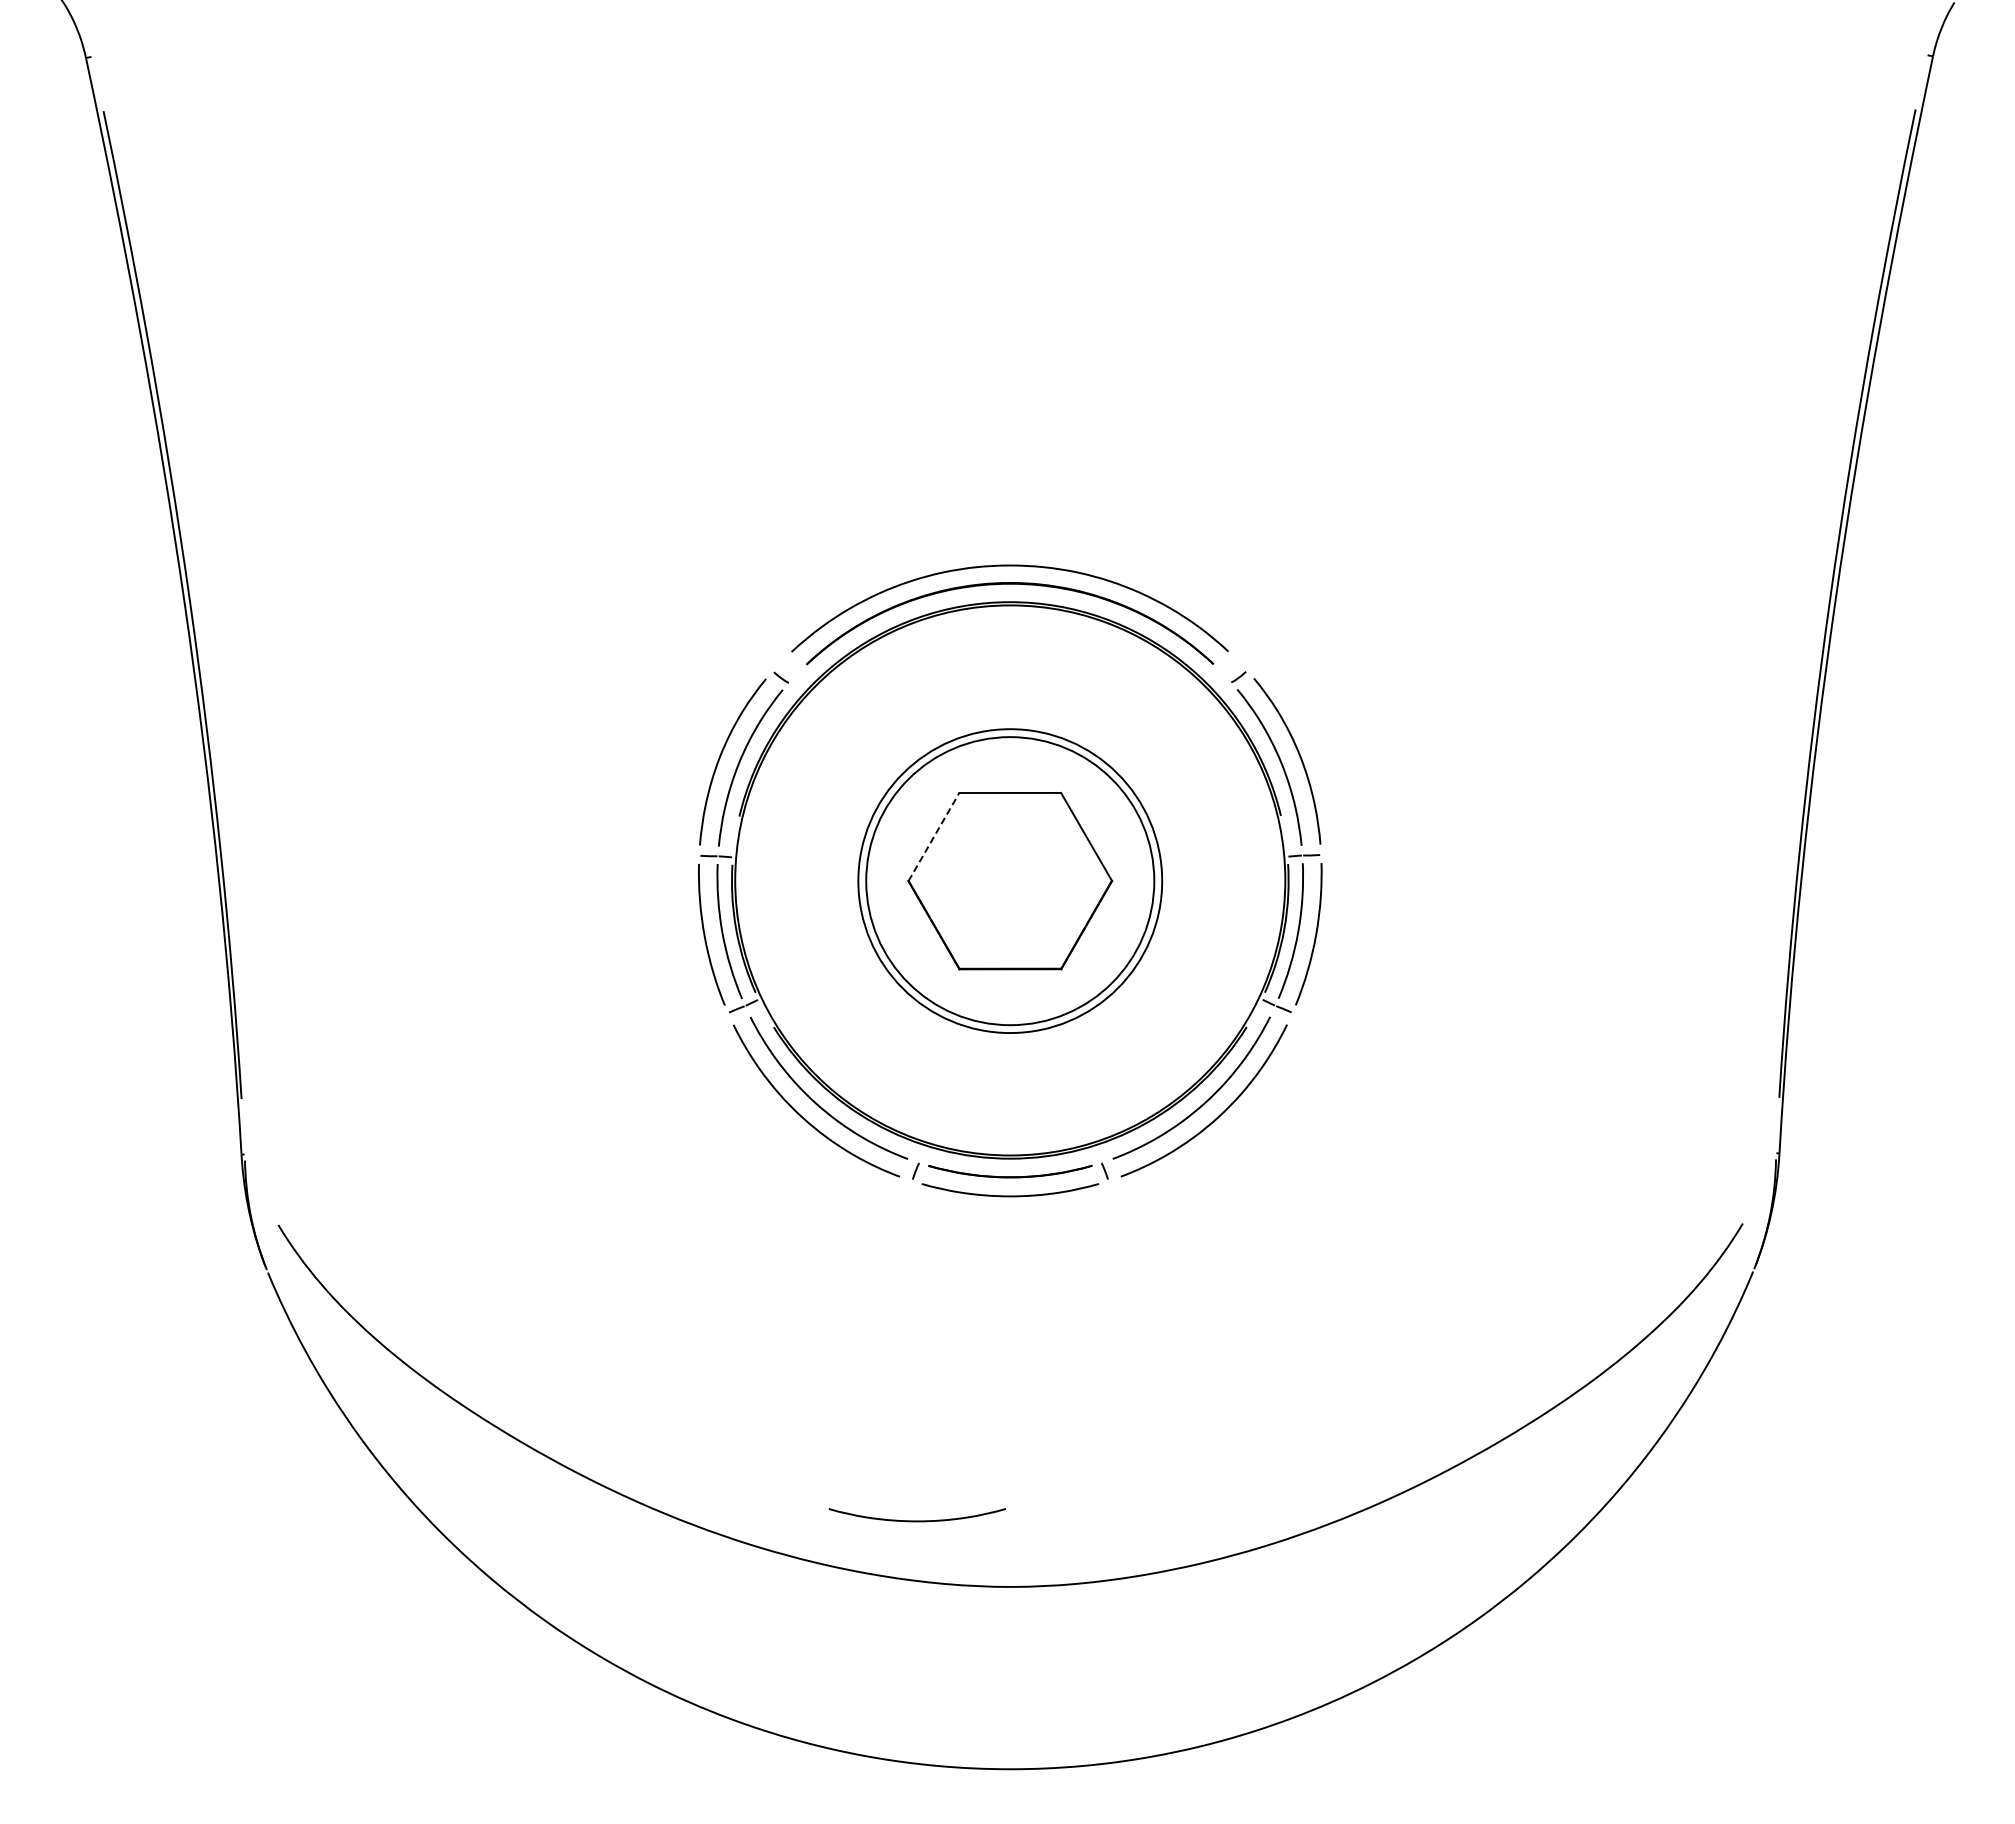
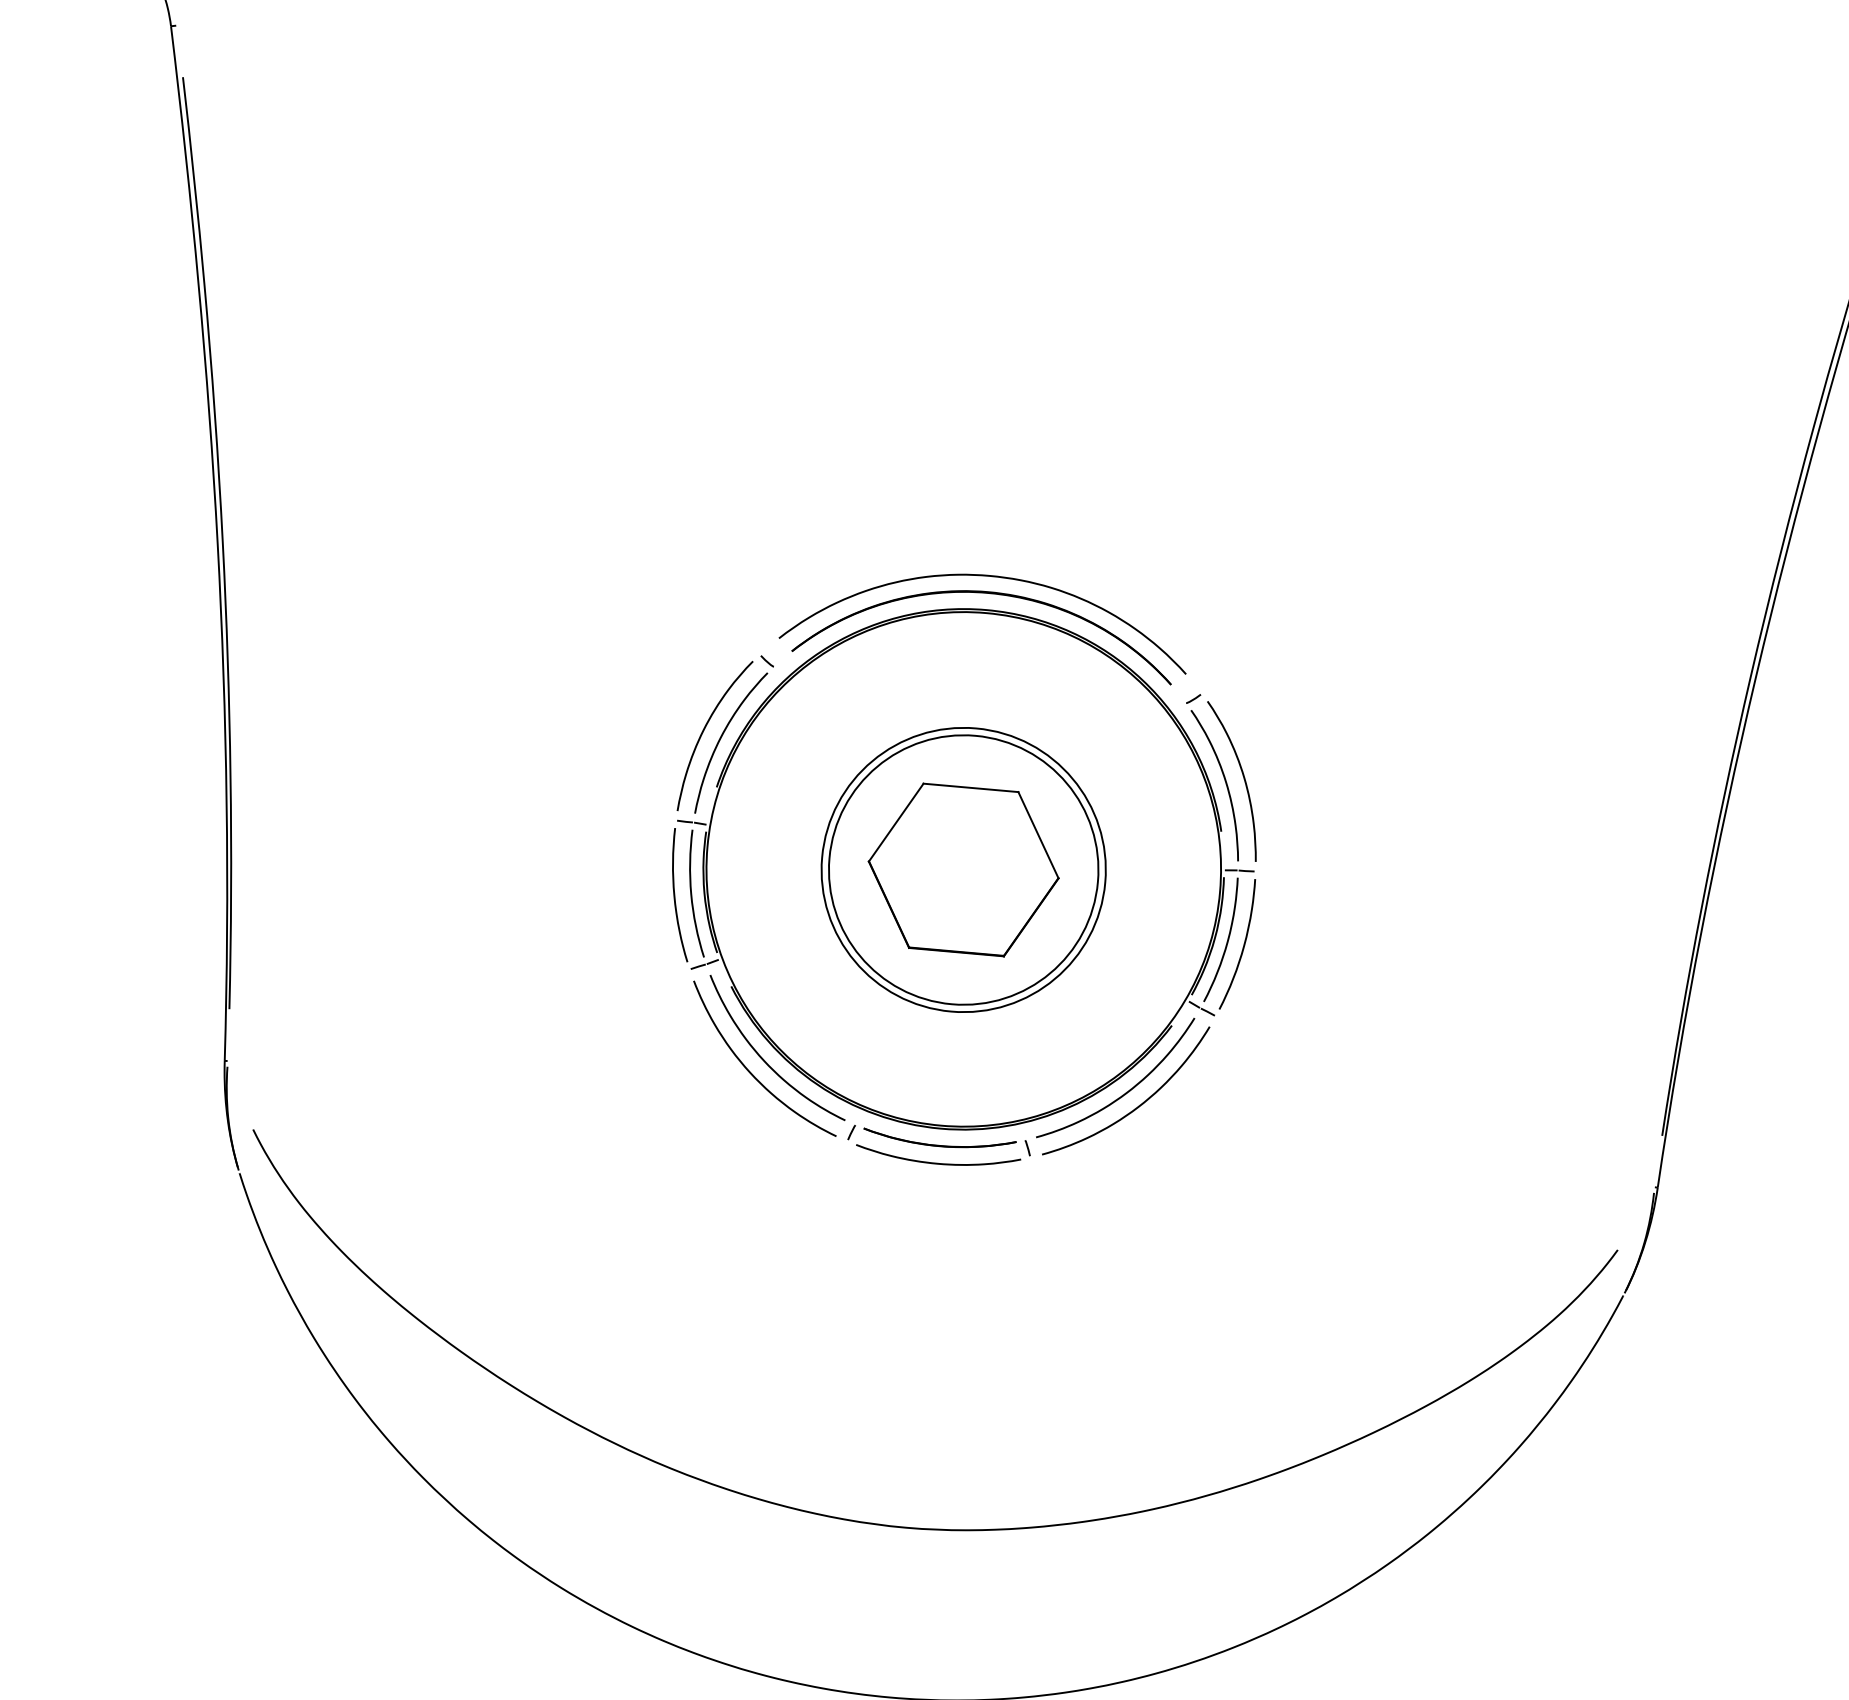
line: (933, 837) -> (895, 822), dashed -> solid
curve: (916, 1520) -> (823, 1457), removed

